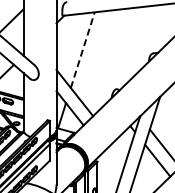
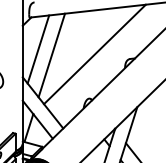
line: (70, 44) -> (38, 49), added
line: (121, 49) -> (94, 54), added
line: (82, 50) -> (51, 55), dashed -> solid

